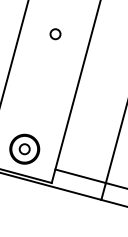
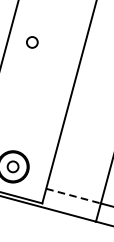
circle: (55, 34) -> (32, 42), moved
line: (81, 176) -> (74, 196), solid -> dashed

